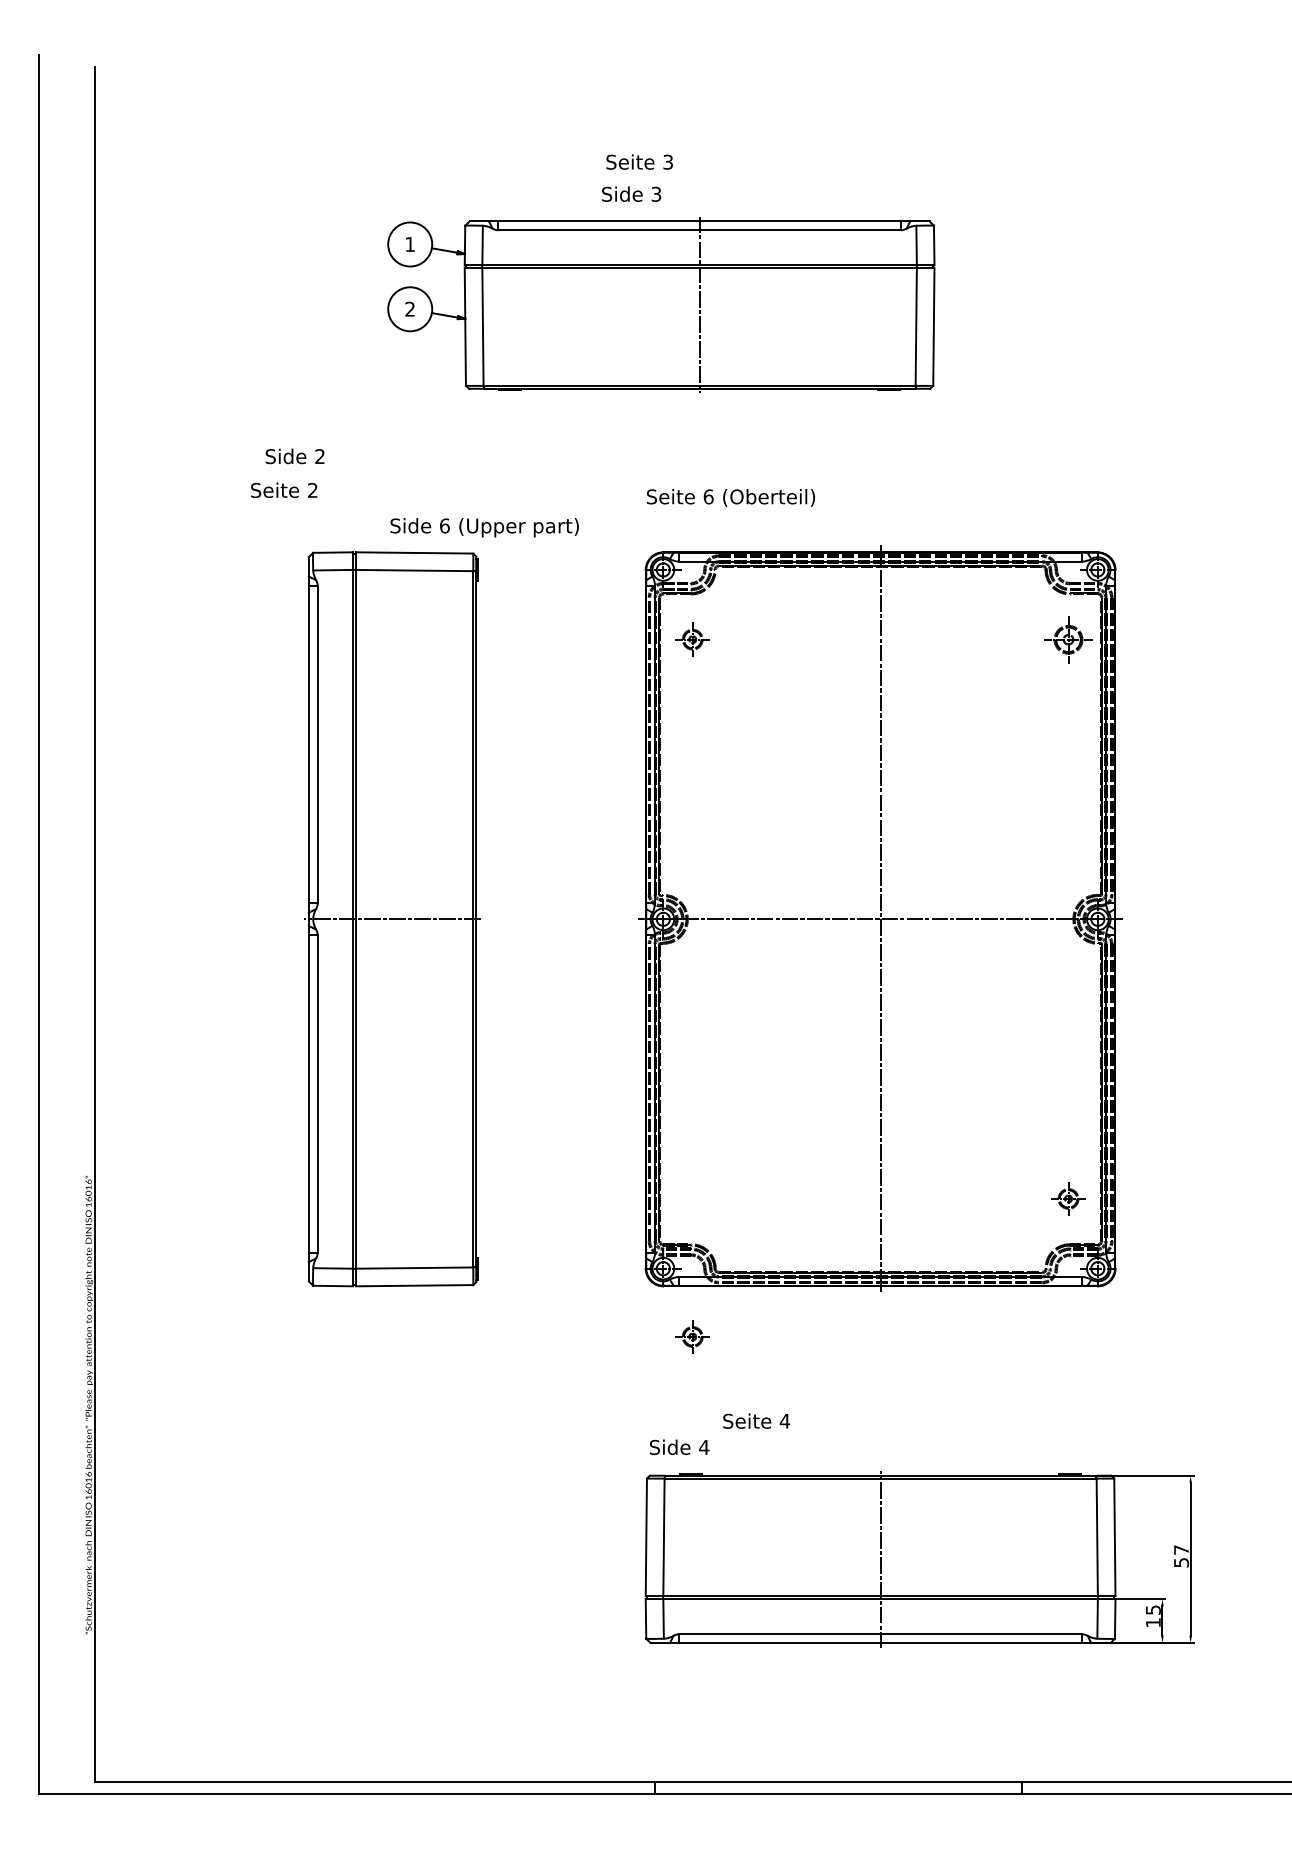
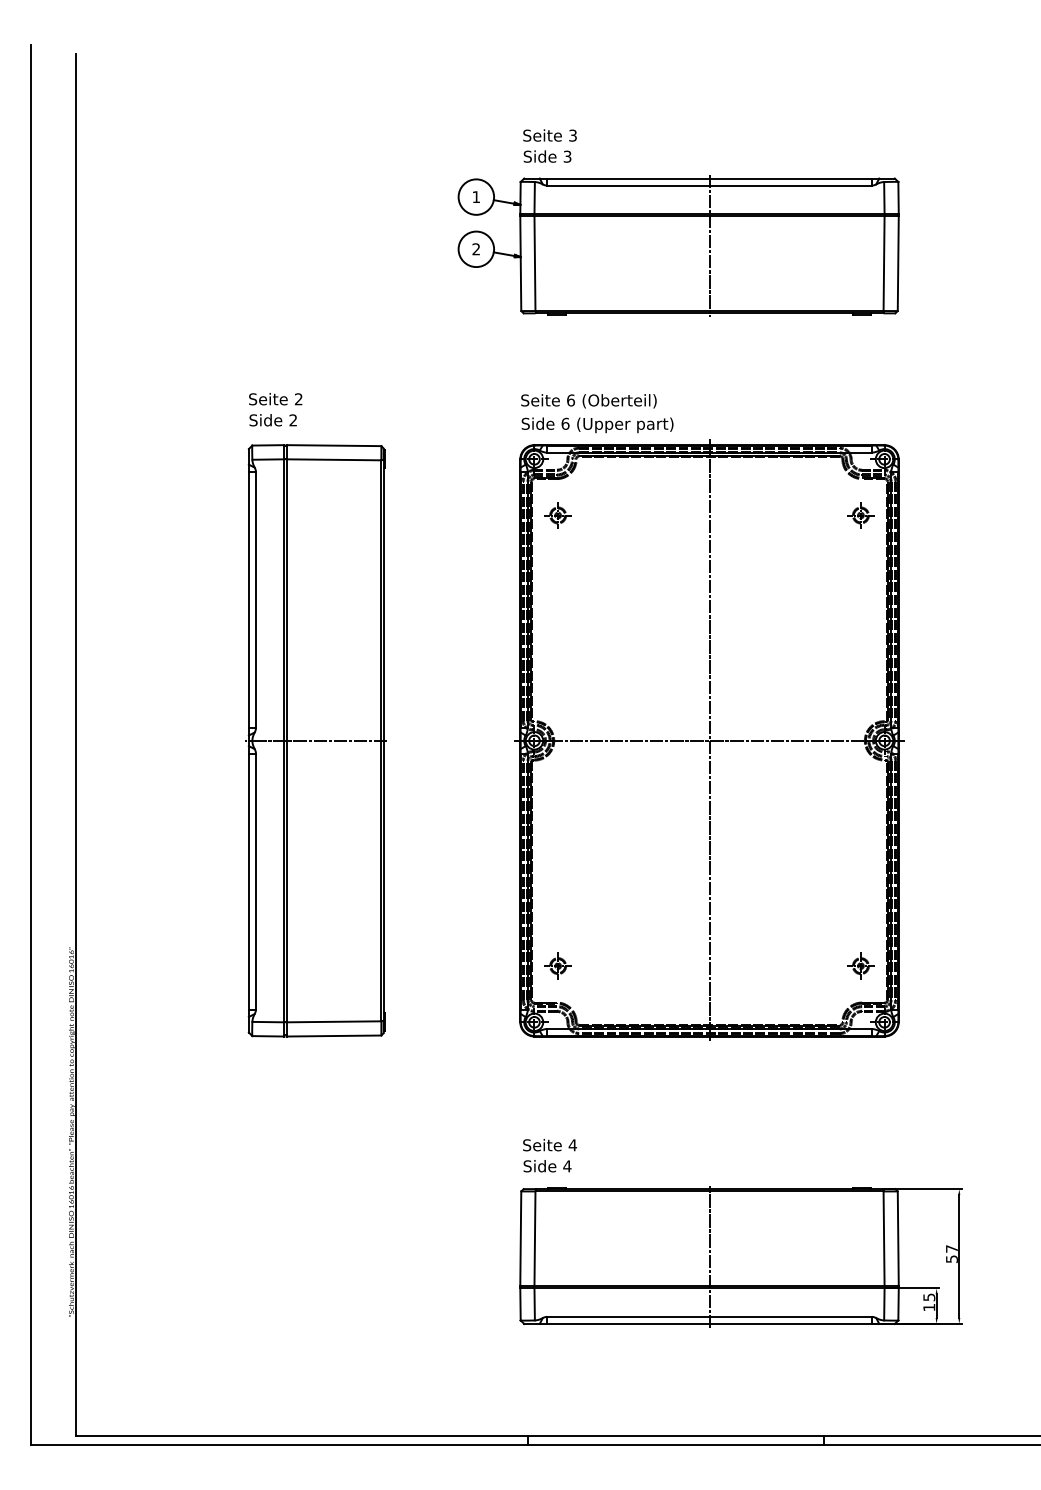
text: (639, 161) -> (549, 135), moved
text: (631, 193) -> (547, 156), moved
part: (661, 304) -> (678, 245), moved
text: (294, 456) -> (272, 420), moved
text: (284, 489) -> (275, 398), moved
text: (484, 527) -> (597, 425), moved
part: (1068, 639) -> (860, 515), size x0.71
part: (692, 1336) -> (557, 965), moved
text: (756, 1420) -> (549, 1144), moved

